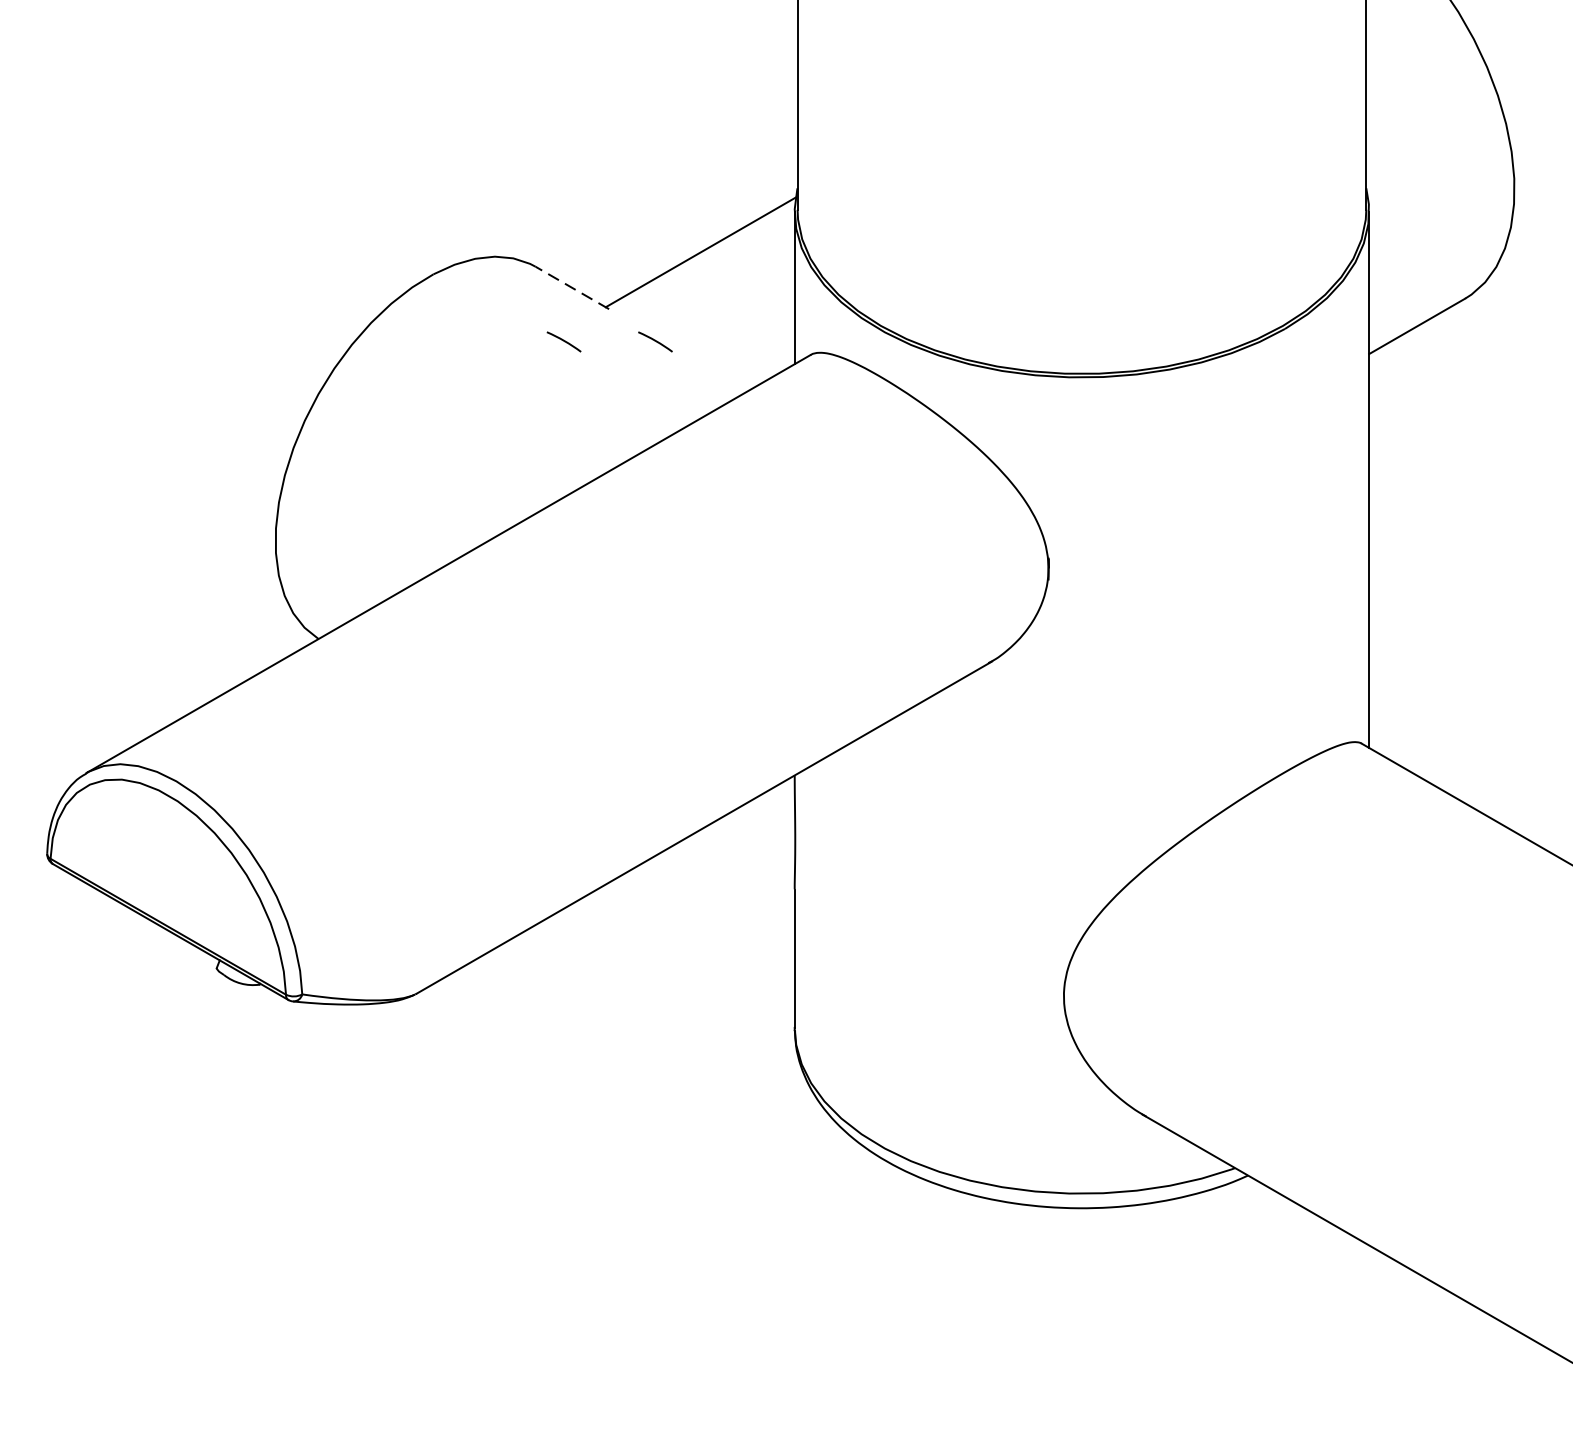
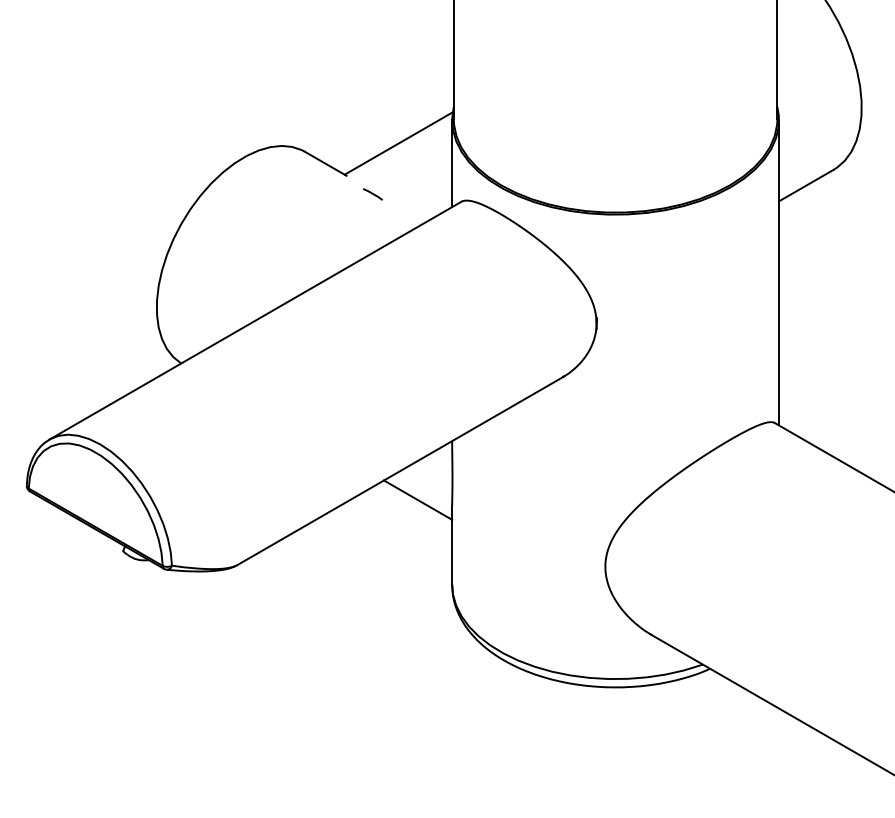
line: (572, 287) -> (325, 163), dashed -> solid
line: (563, 342) -> (320, 194), removed
line: (733, 878) -> (417, 499), added

